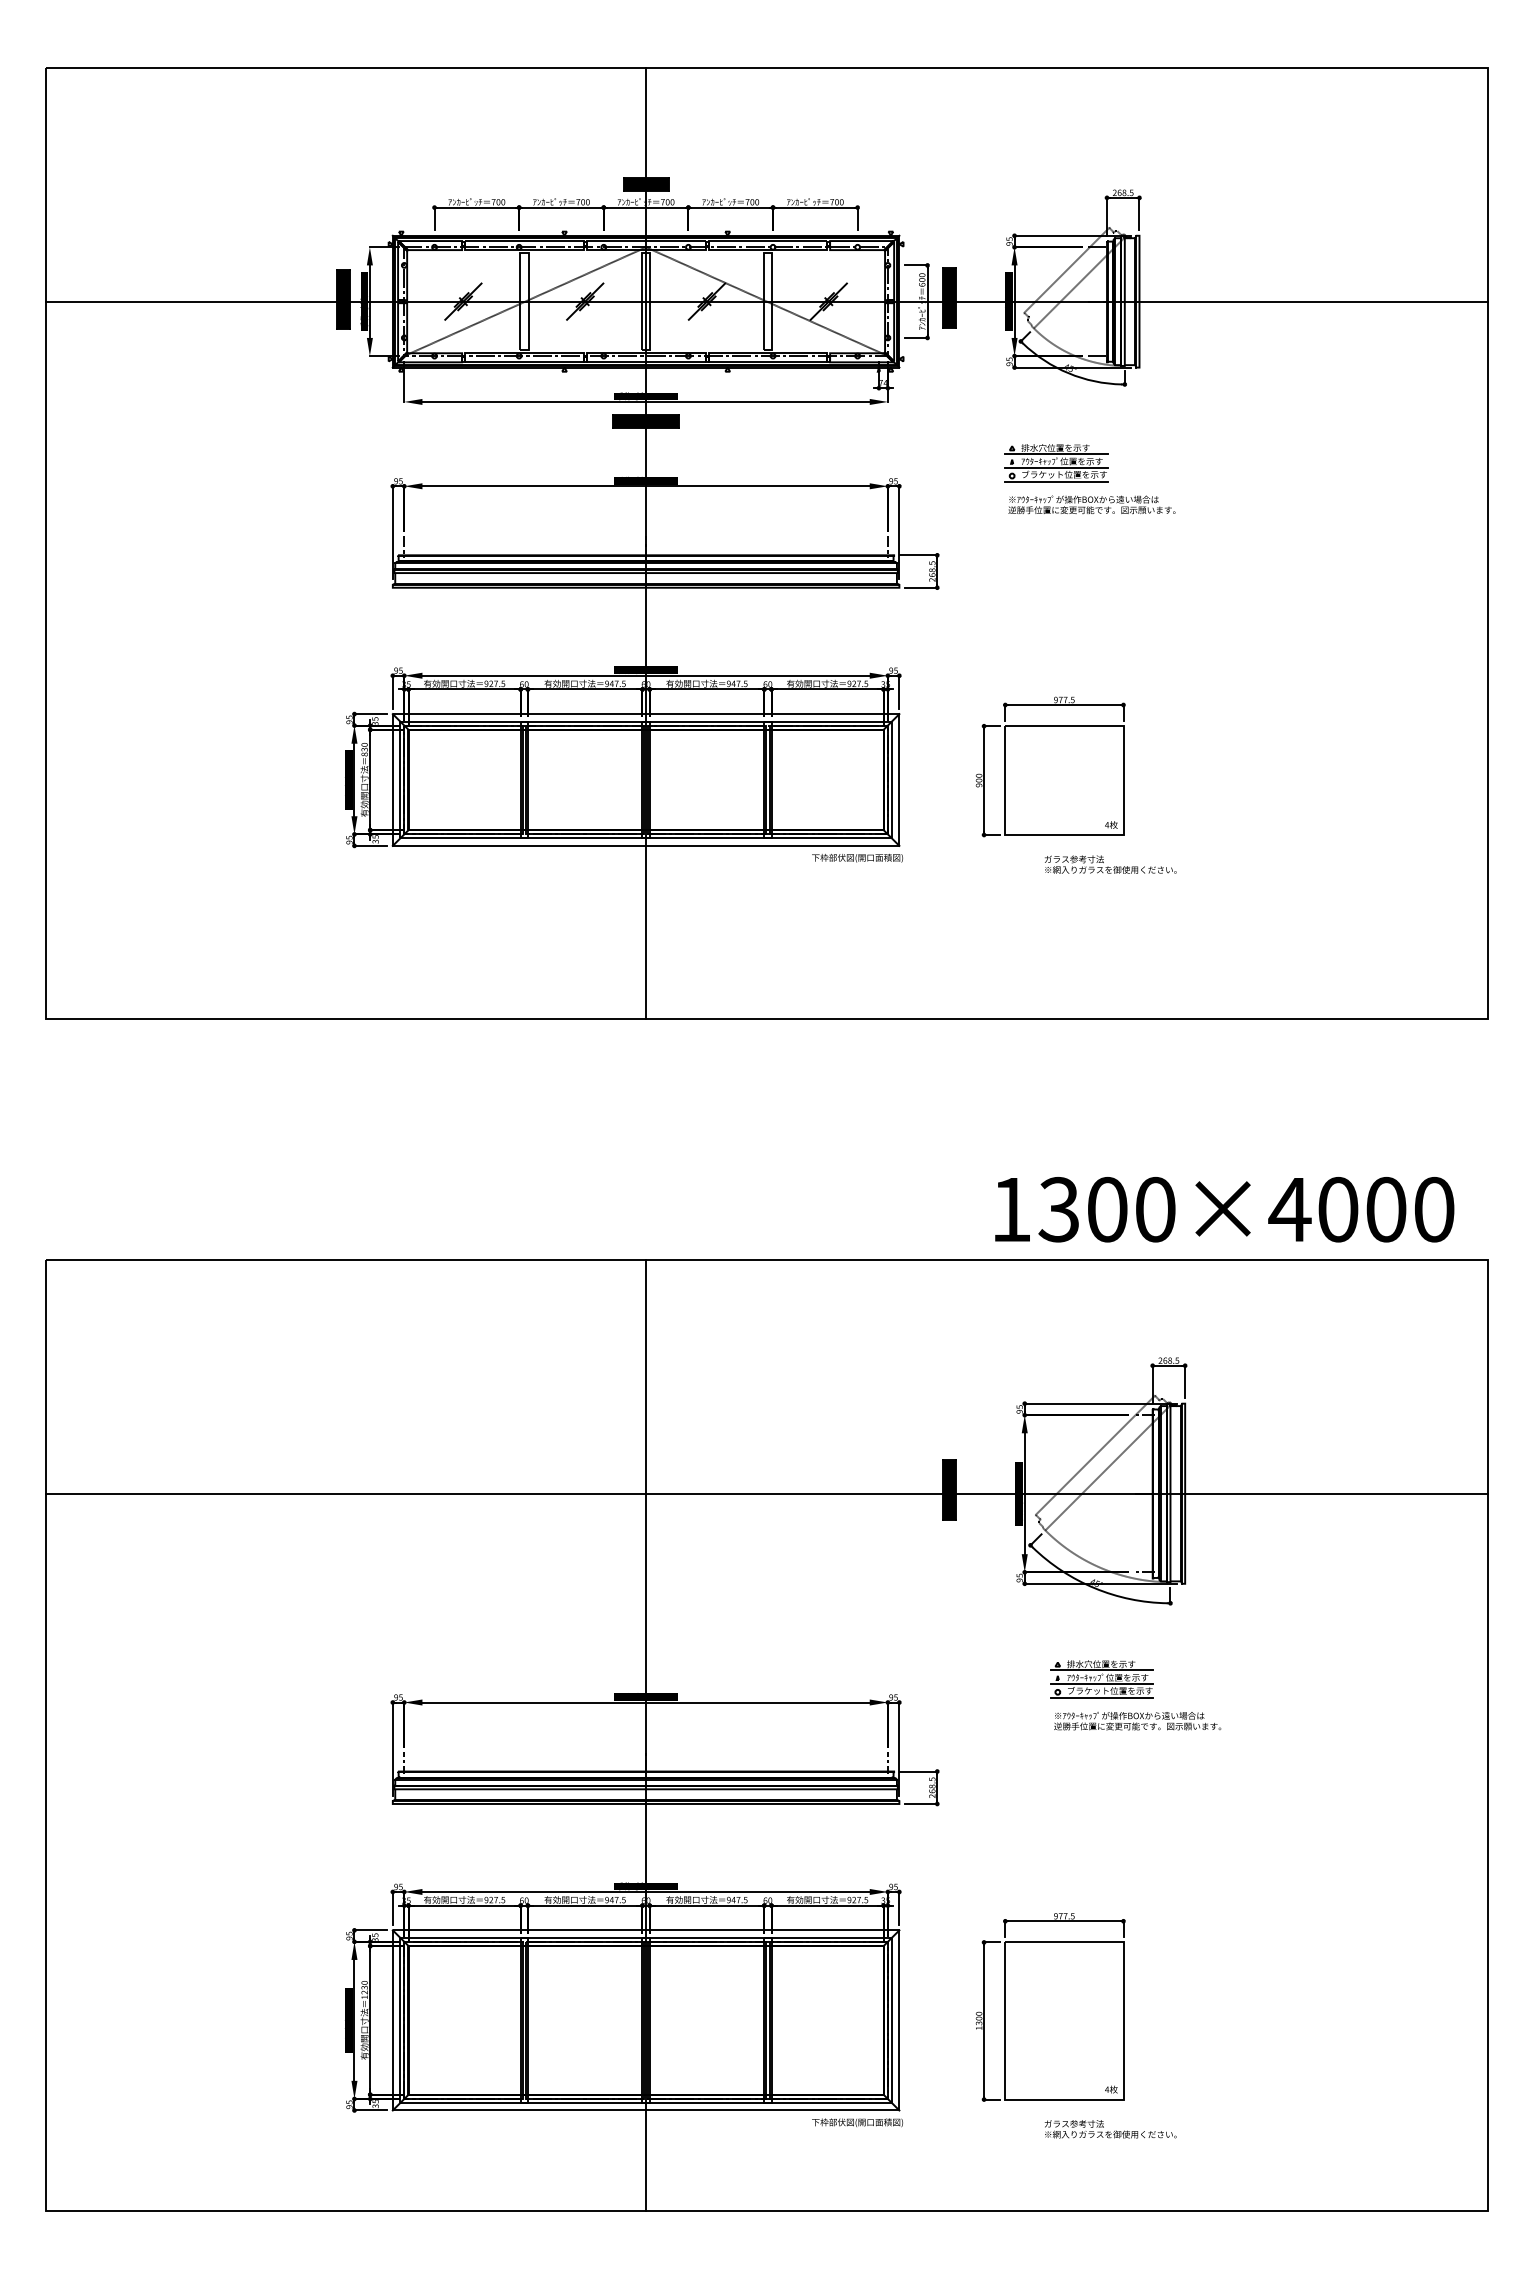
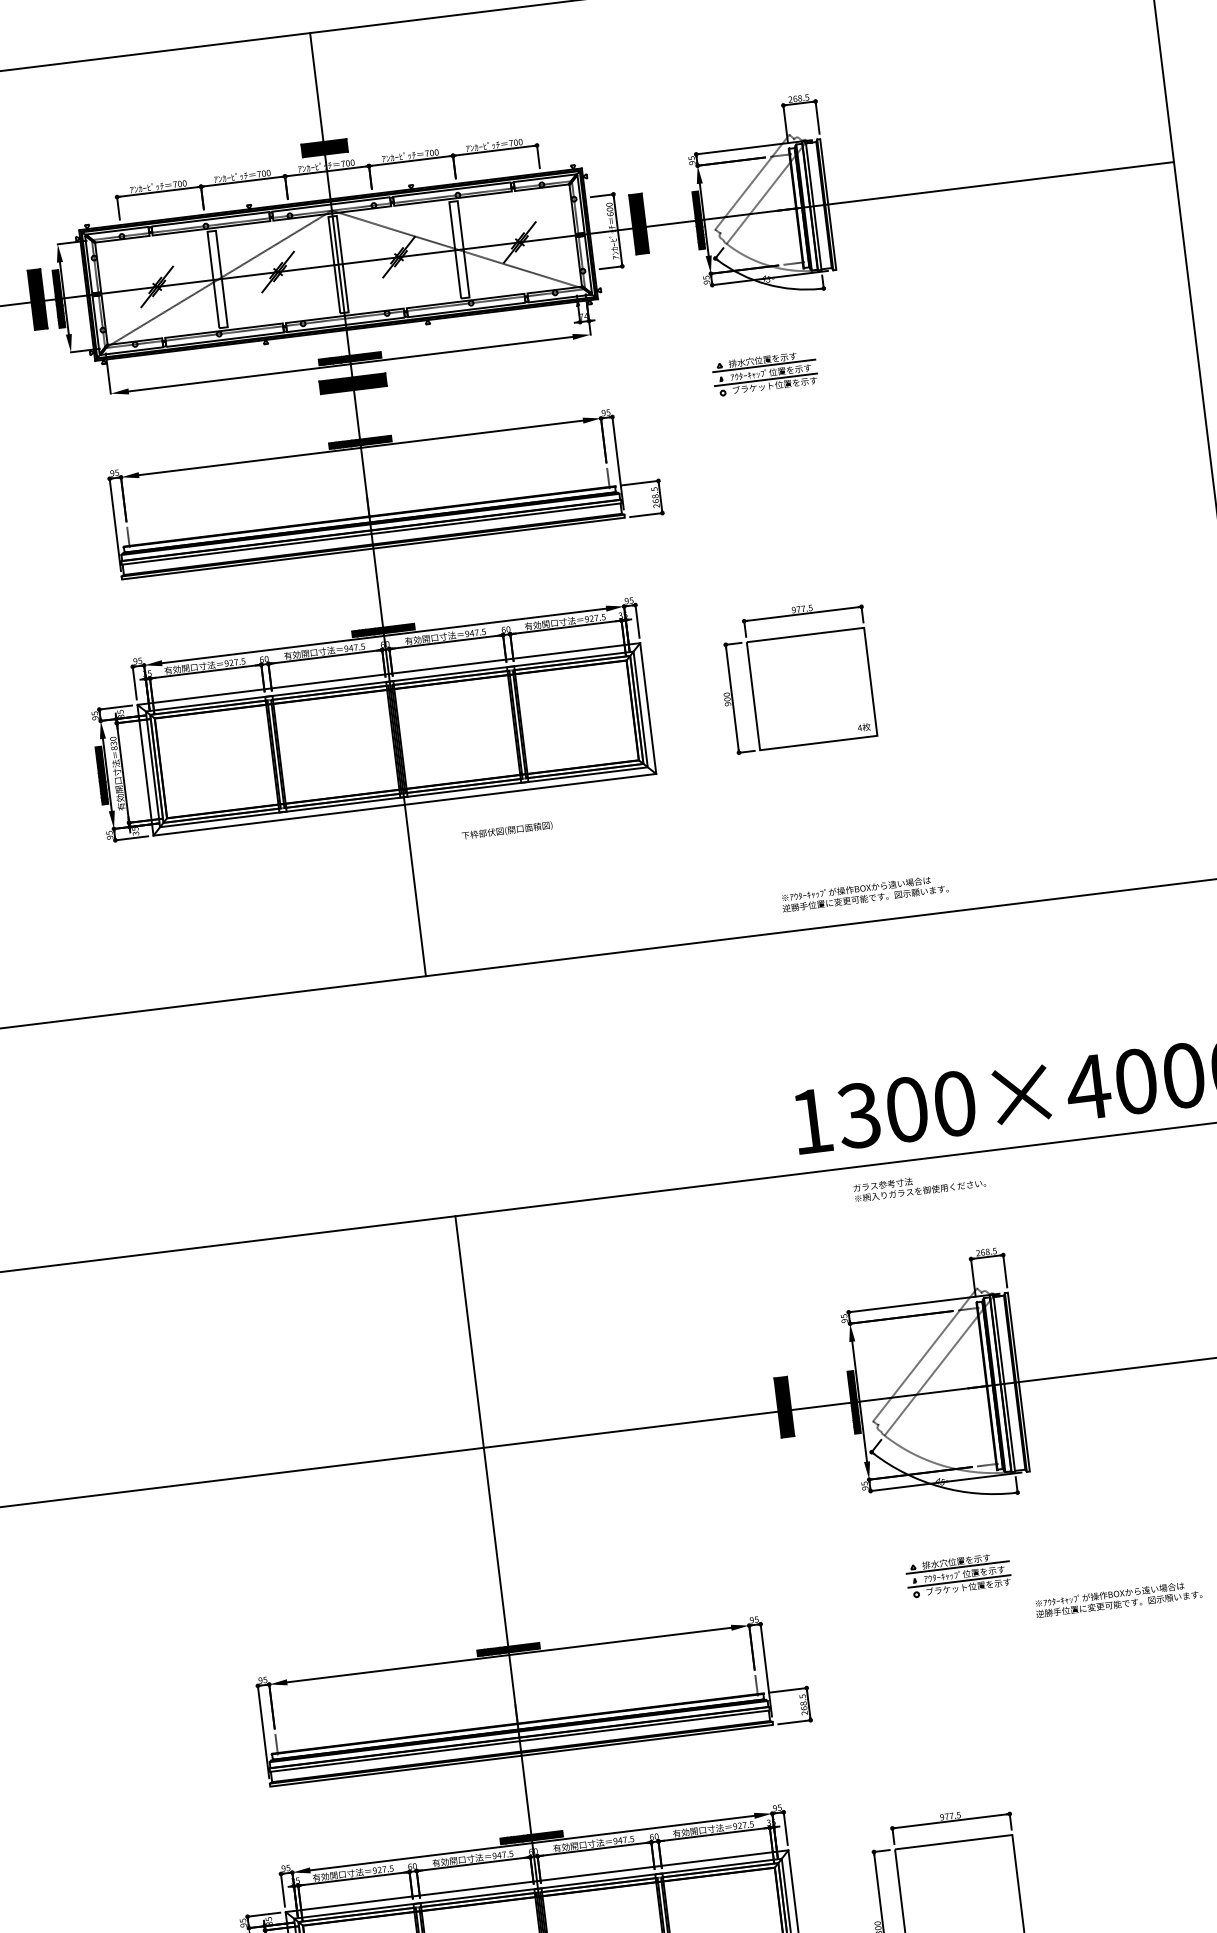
line: (1055, 481) -> (766, 393), removed
text: (1091, 504) -> (864, 893), moved
text: (857, 858) -> (507, 831), moved
text: (1110, 864) -> (919, 1185), moved
line: (1101, 1697) -> (960, 1594), removed
text: (1137, 1721) -> (1118, 1599), moved

